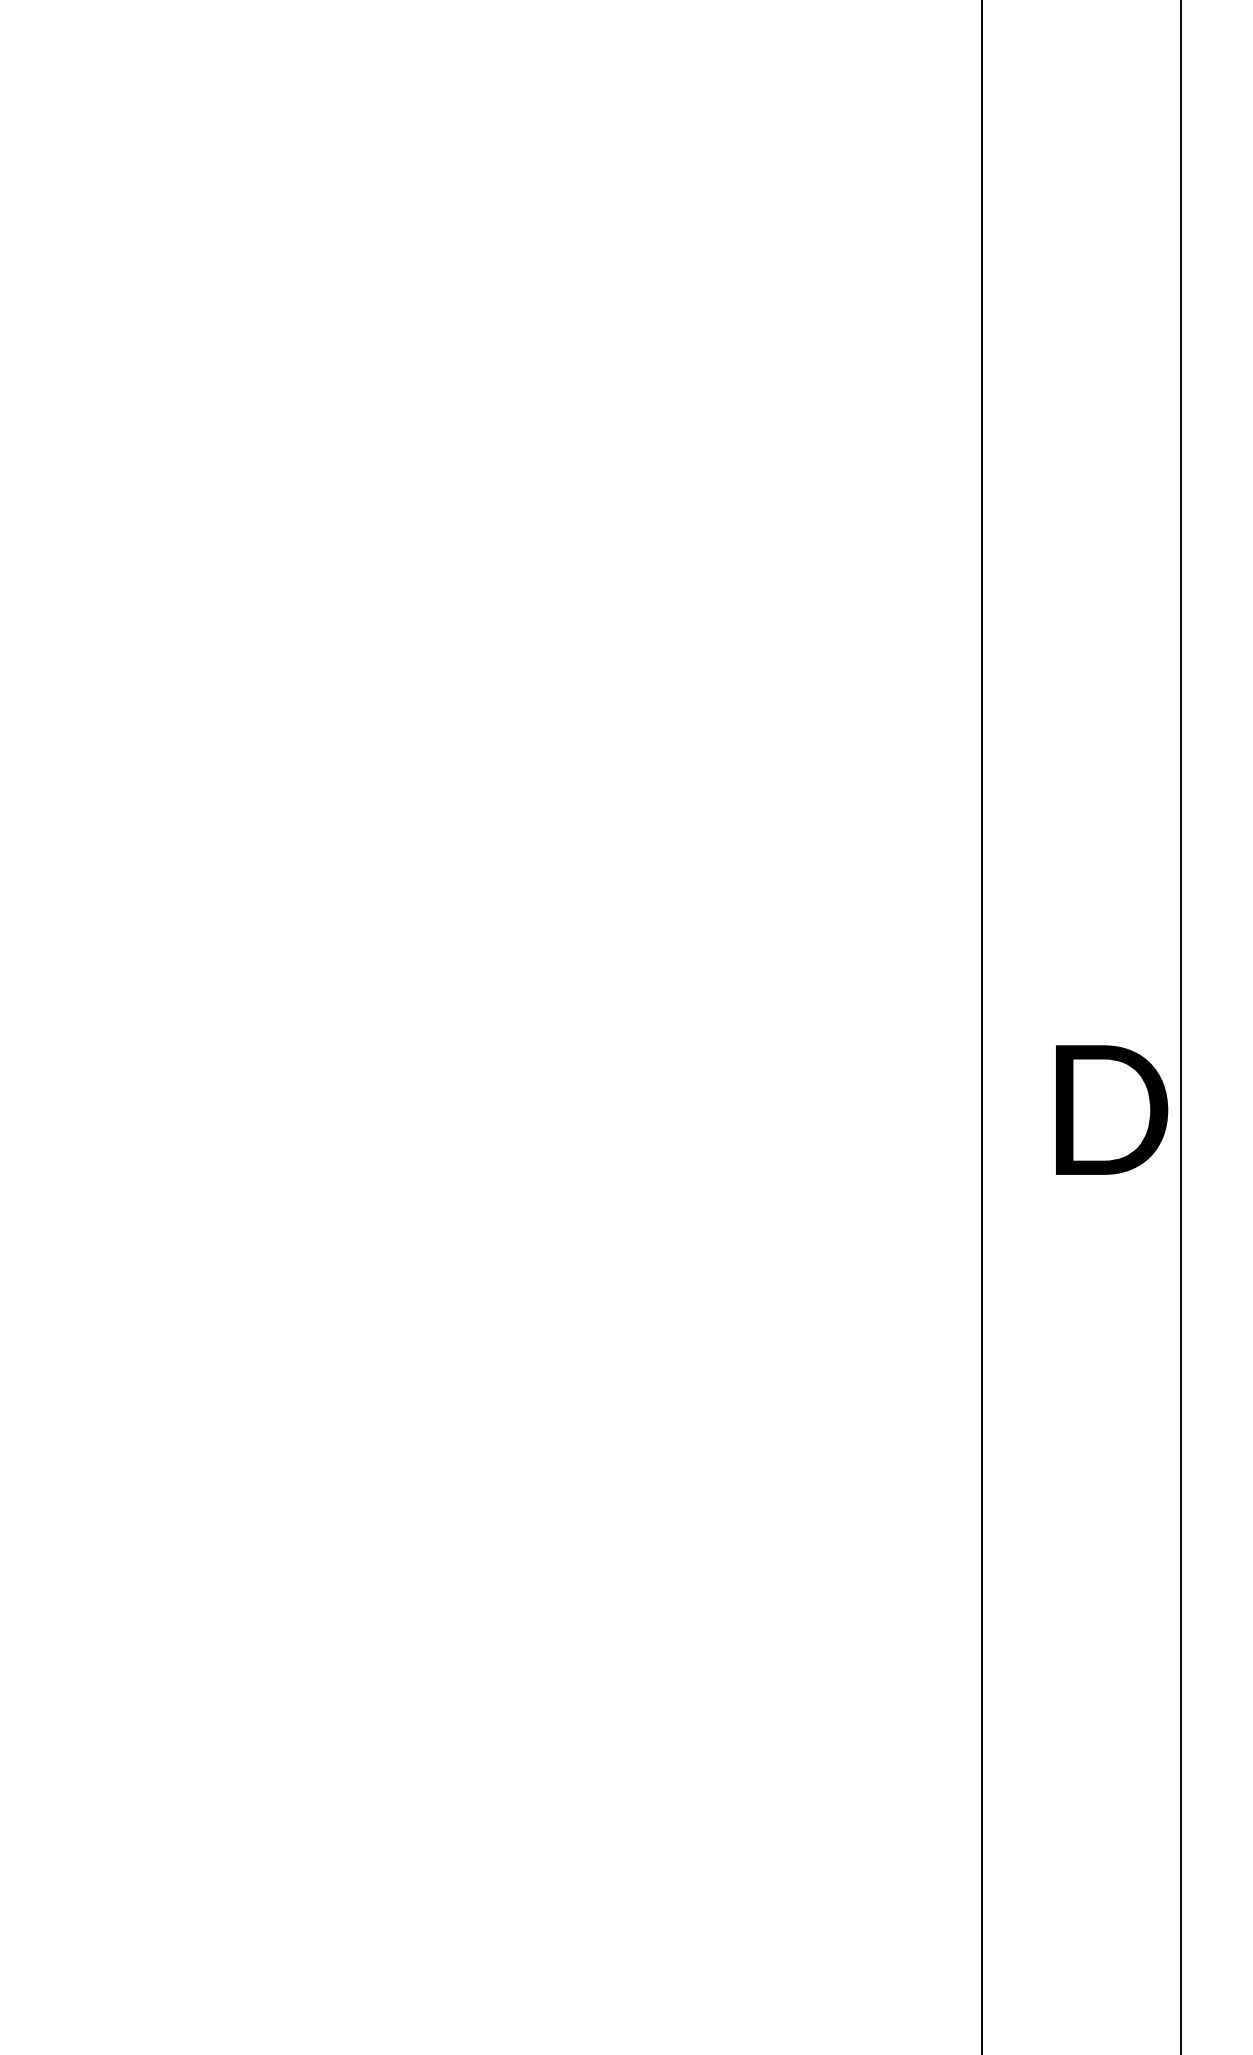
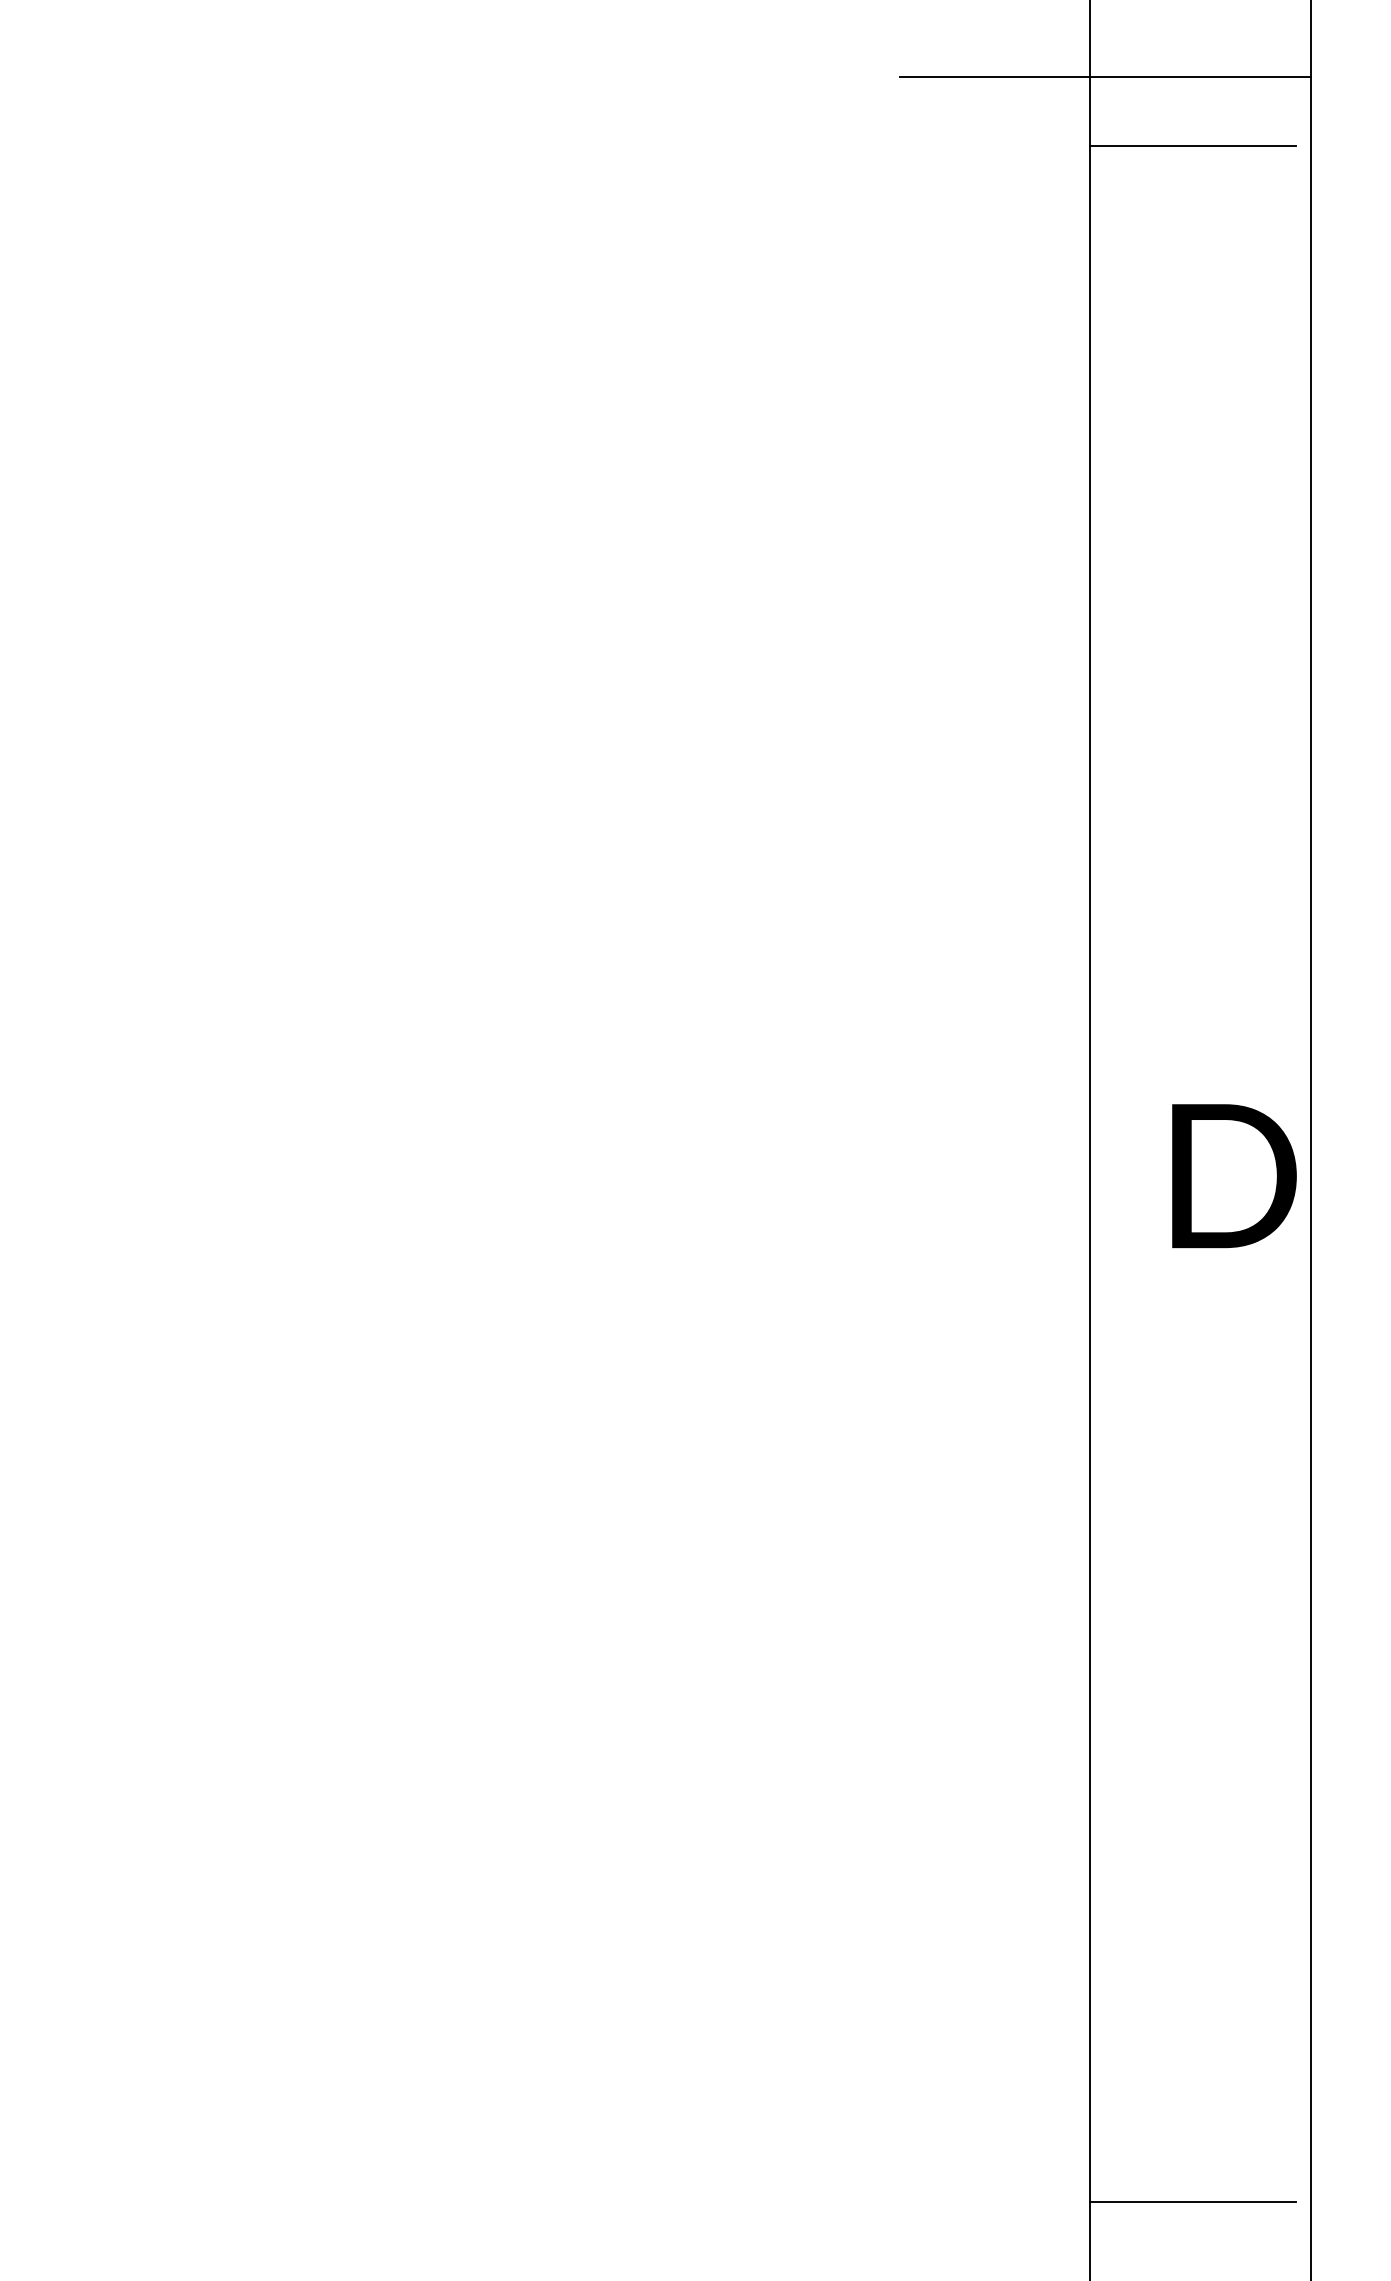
line: (994, 69) -> (1104, 77), added
line: (1074, 132) -> (1192, 146), added
text: (1112, 1110) -> (1234, 1176), moved
line: (1074, 1983) -> (1192, 2201), added

